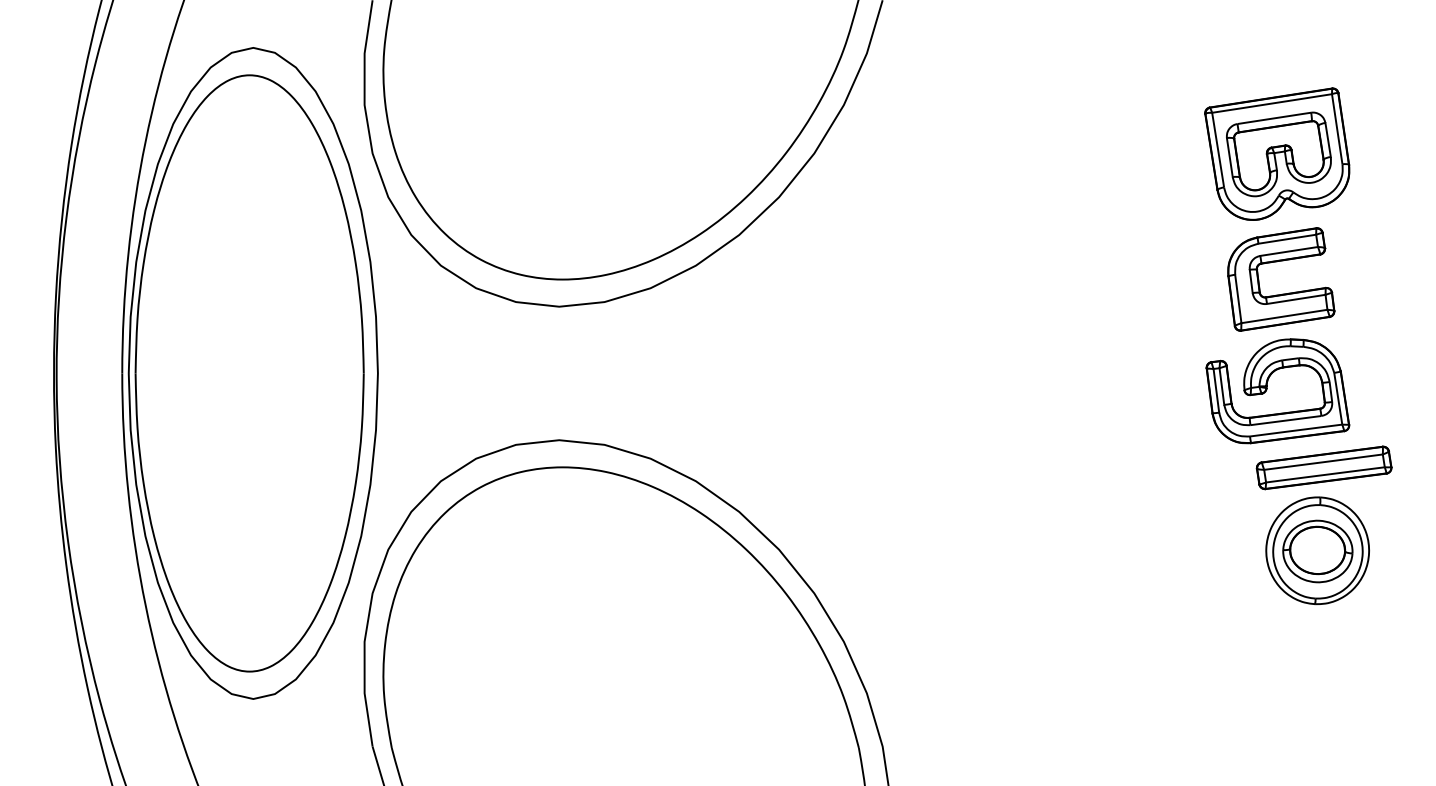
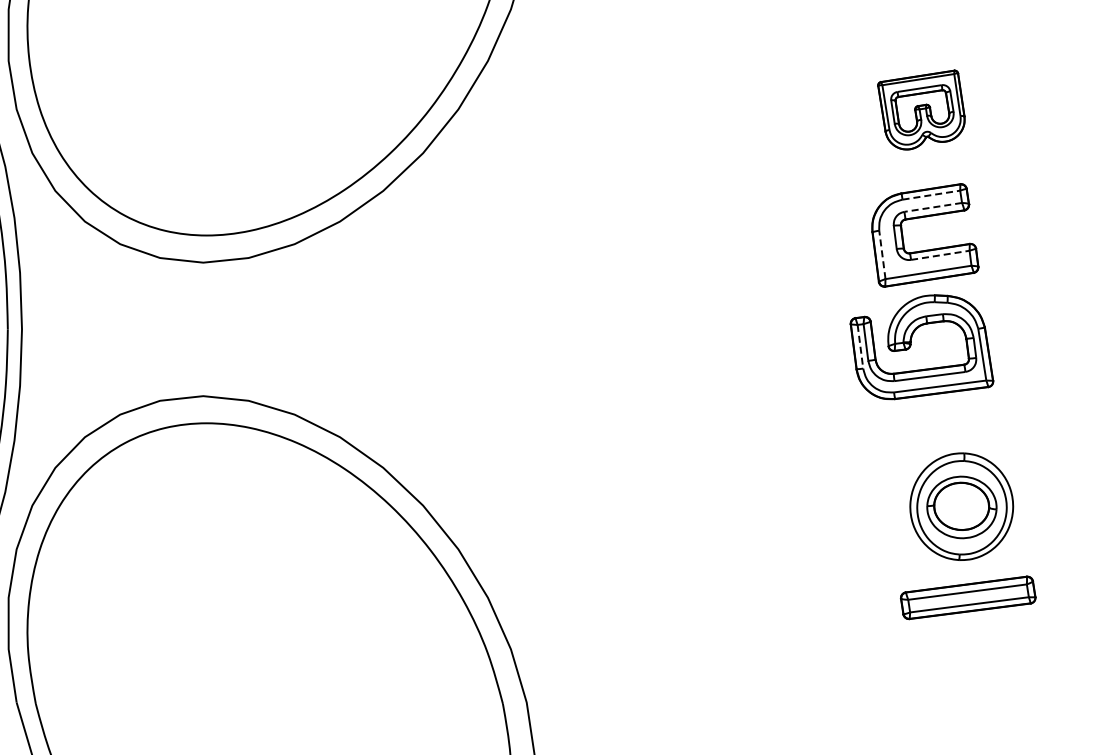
part: (1277, 153) -> (921, 109), size x0.6
line: (1287, 239) -> (931, 195), solid -> dashed
line: (1288, 251) -> (932, 207), solid -> dashed
line: (1238, 298) -> (882, 254), solid -> dashed
line: (1296, 299) -> (940, 255), solid -> dashed
line: (1216, 391) -> (860, 347), solid -> dashed
part: (1323, 467) -> (967, 597), moved

